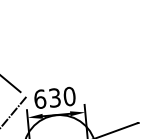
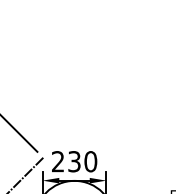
text: (39, 99) -> (57, 161), 630 -> 230

